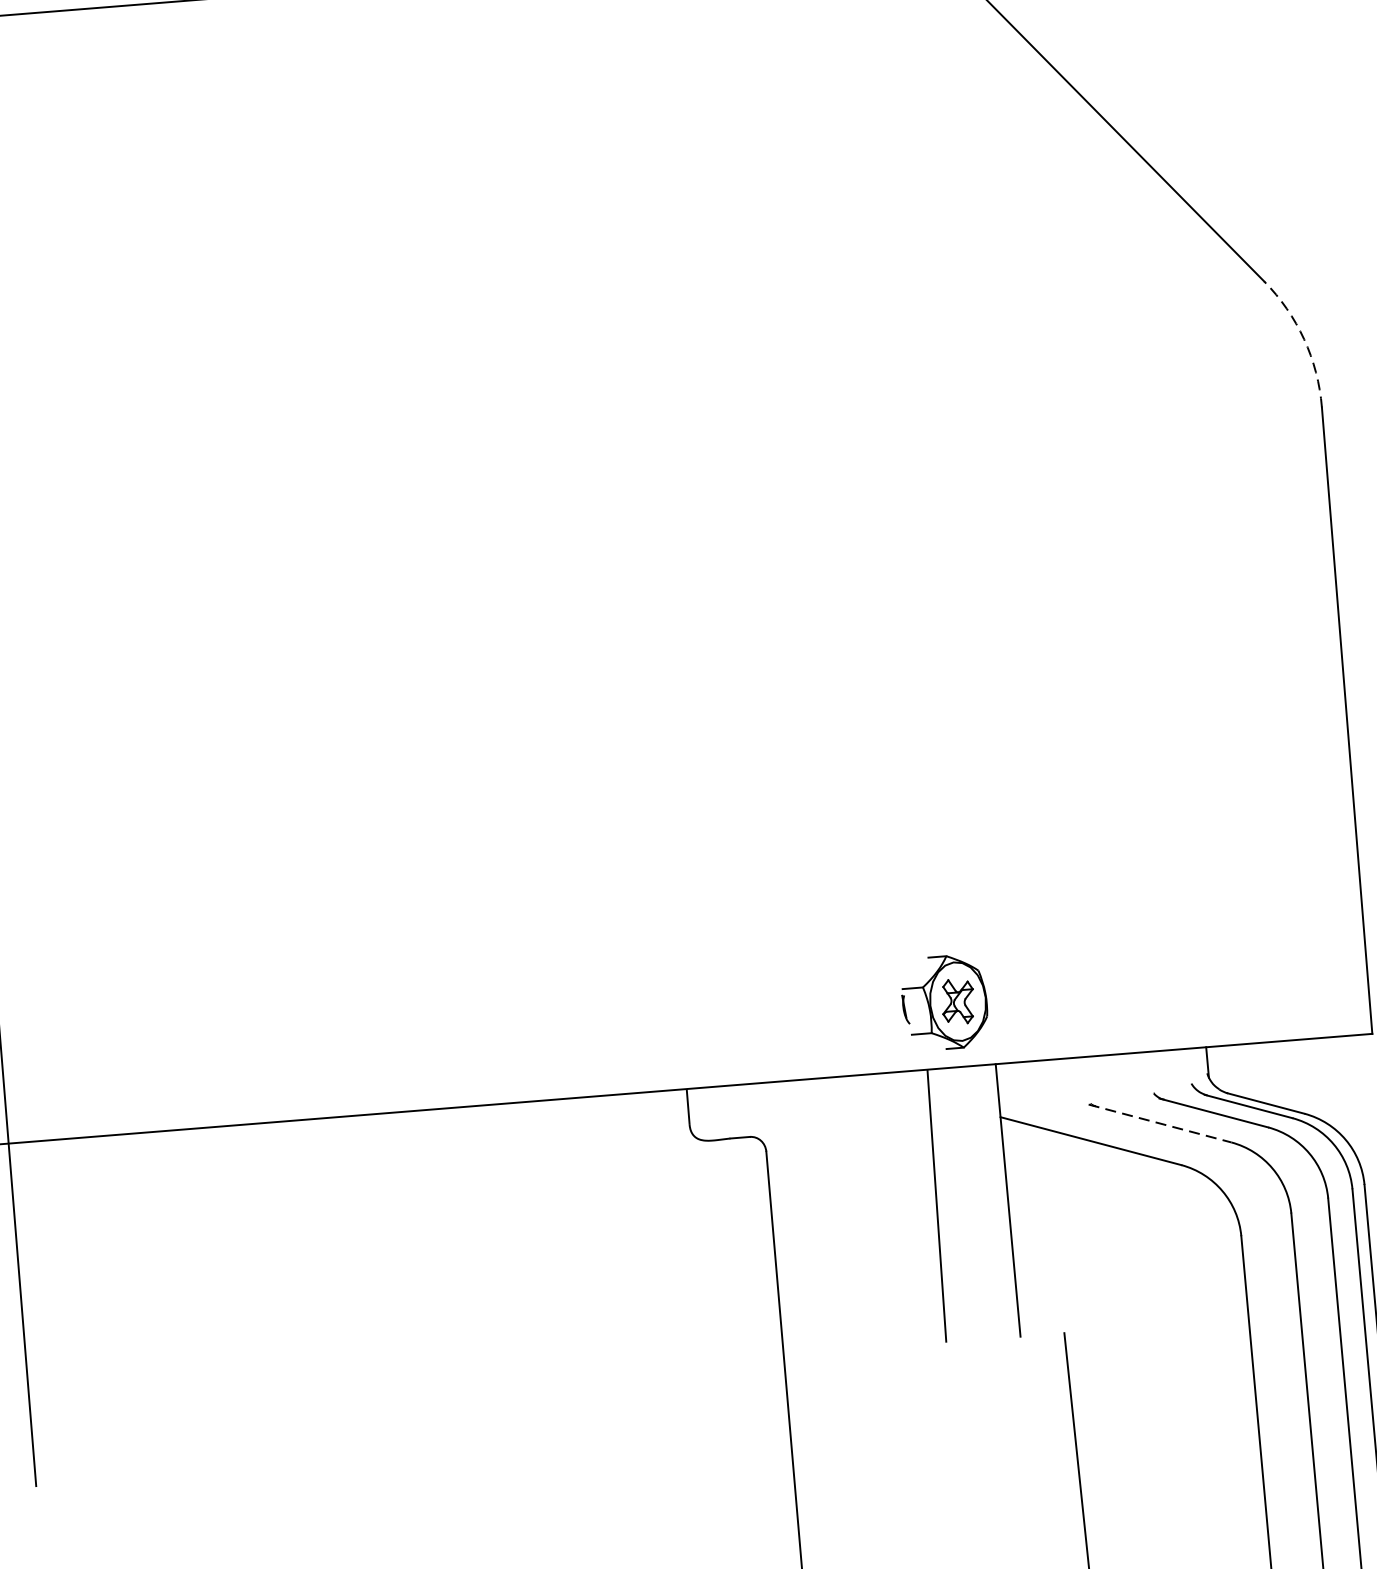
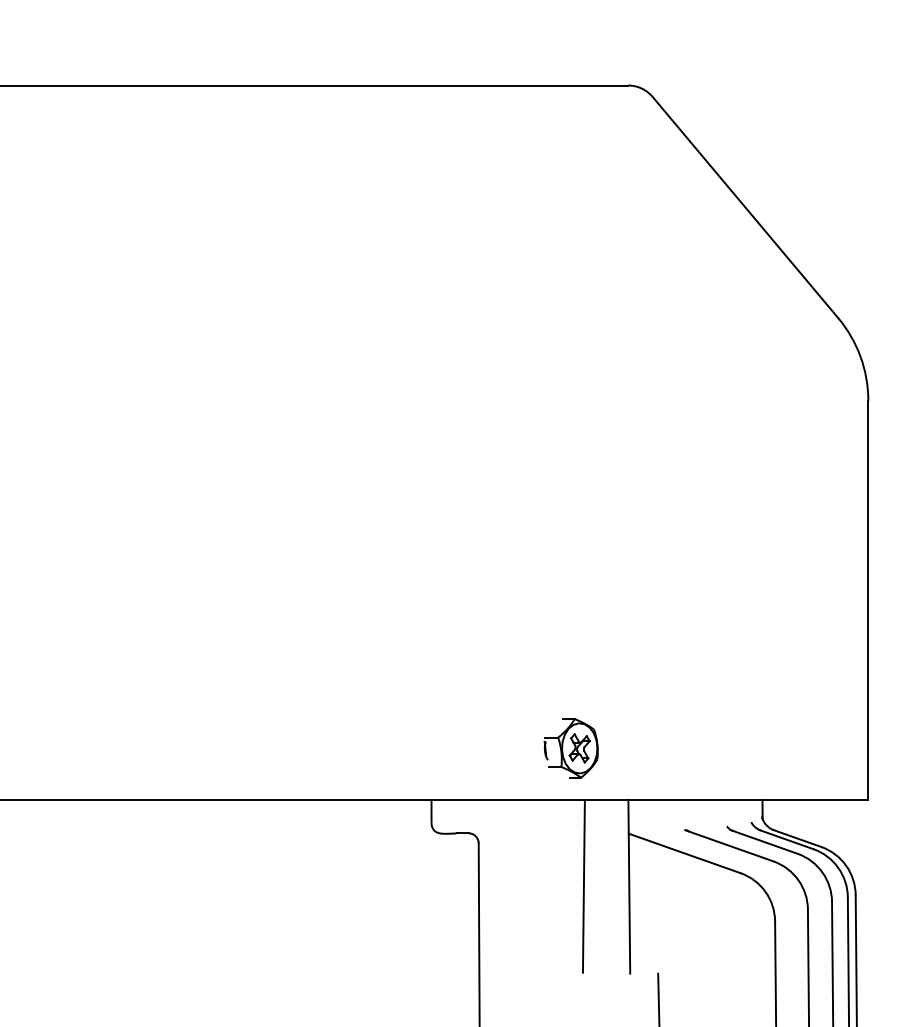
arc: (1304, 338) -> (860, 356), dashed -> solid
part: (943, 1002) -> (570, 748), moved
line: (1160, 1123) -> (729, 845), dashed -> solid

